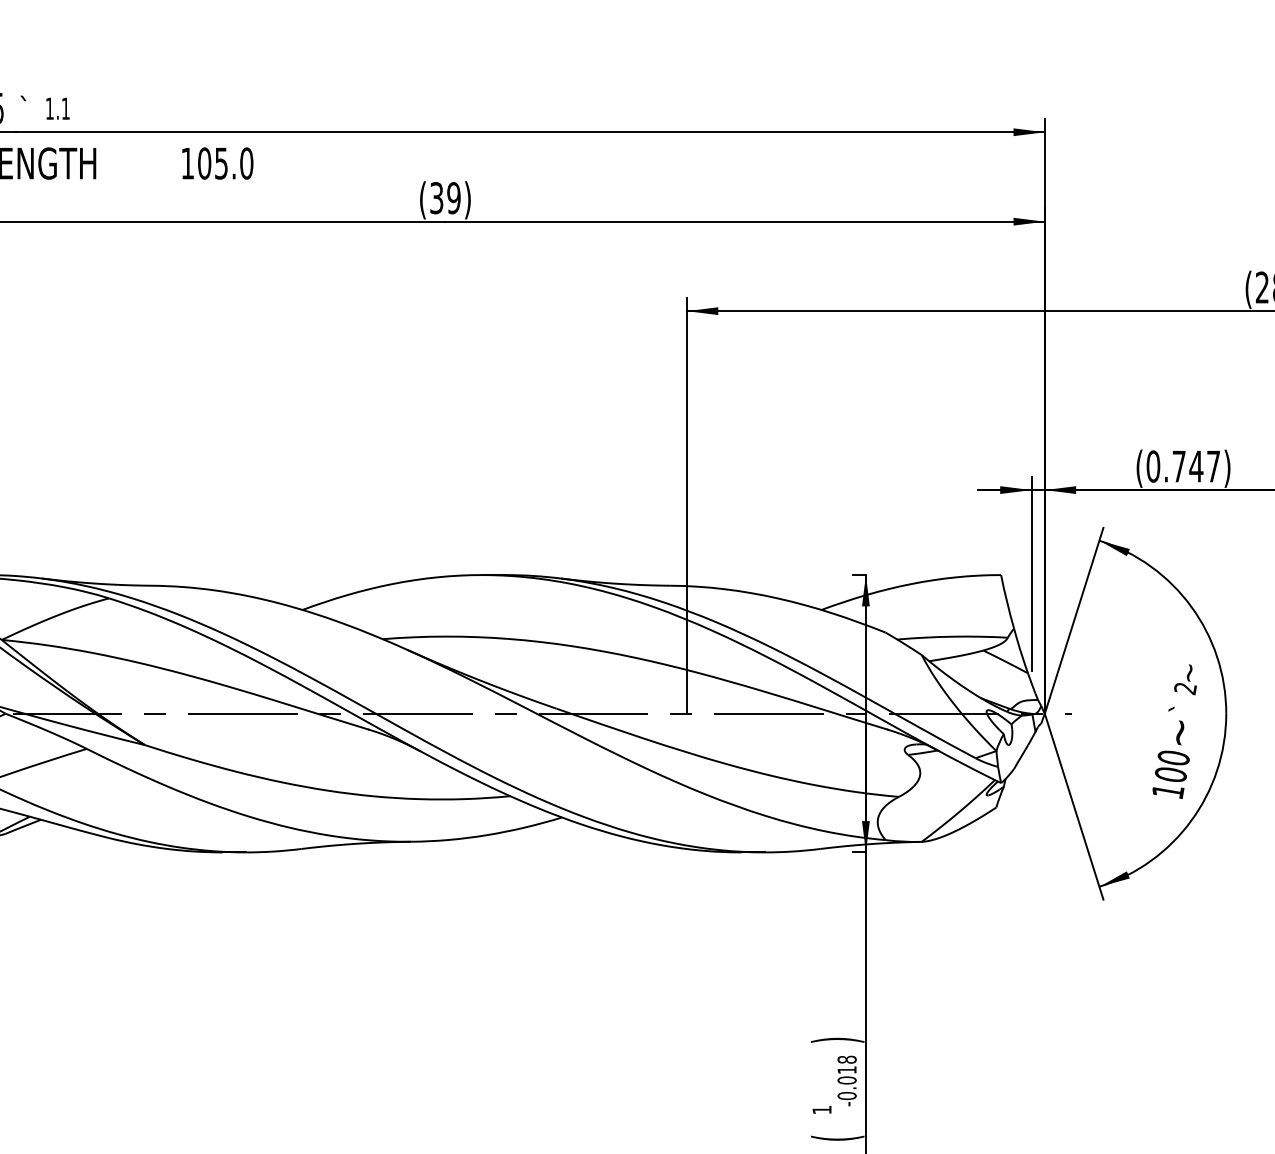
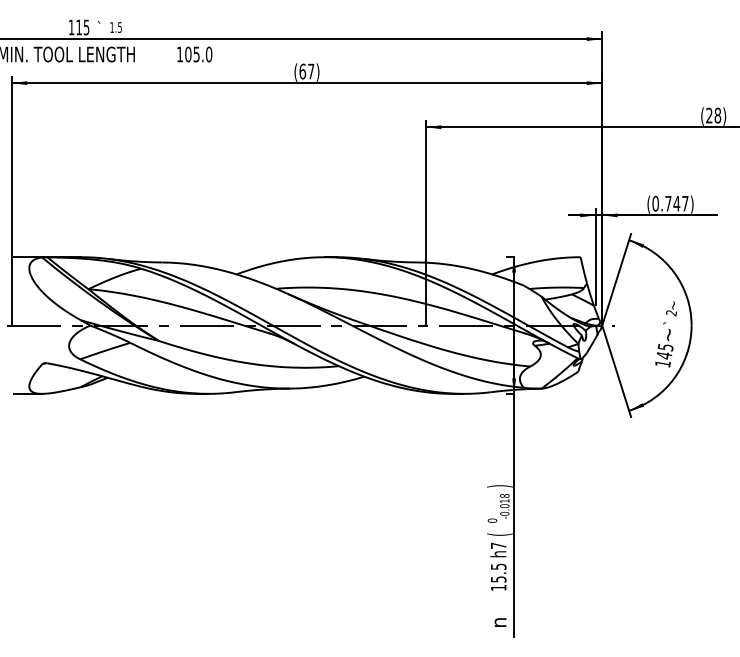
text: (64, 108) -> (119, 27), 1.1 -> 1.5
text: (444, 198) -> (306, 71), (39) -> (67)
text: (1171, 766) -> (664, 351), 100 -> 145
text: (822, 1109) -> (492, 520), 1 -> 0

